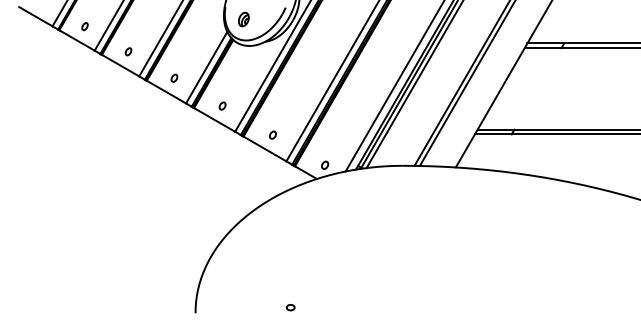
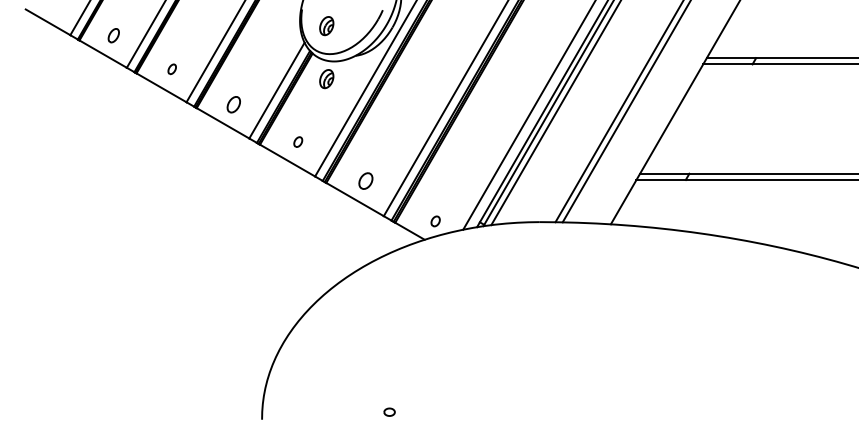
part: (84, 26) -> (113, 35), size x1.4
part: (243, 59) -> (326, 79), added
part: (174, 78) -> (233, 104), size x1.6
part: (272, 134) -> (365, 180), size x1.6

